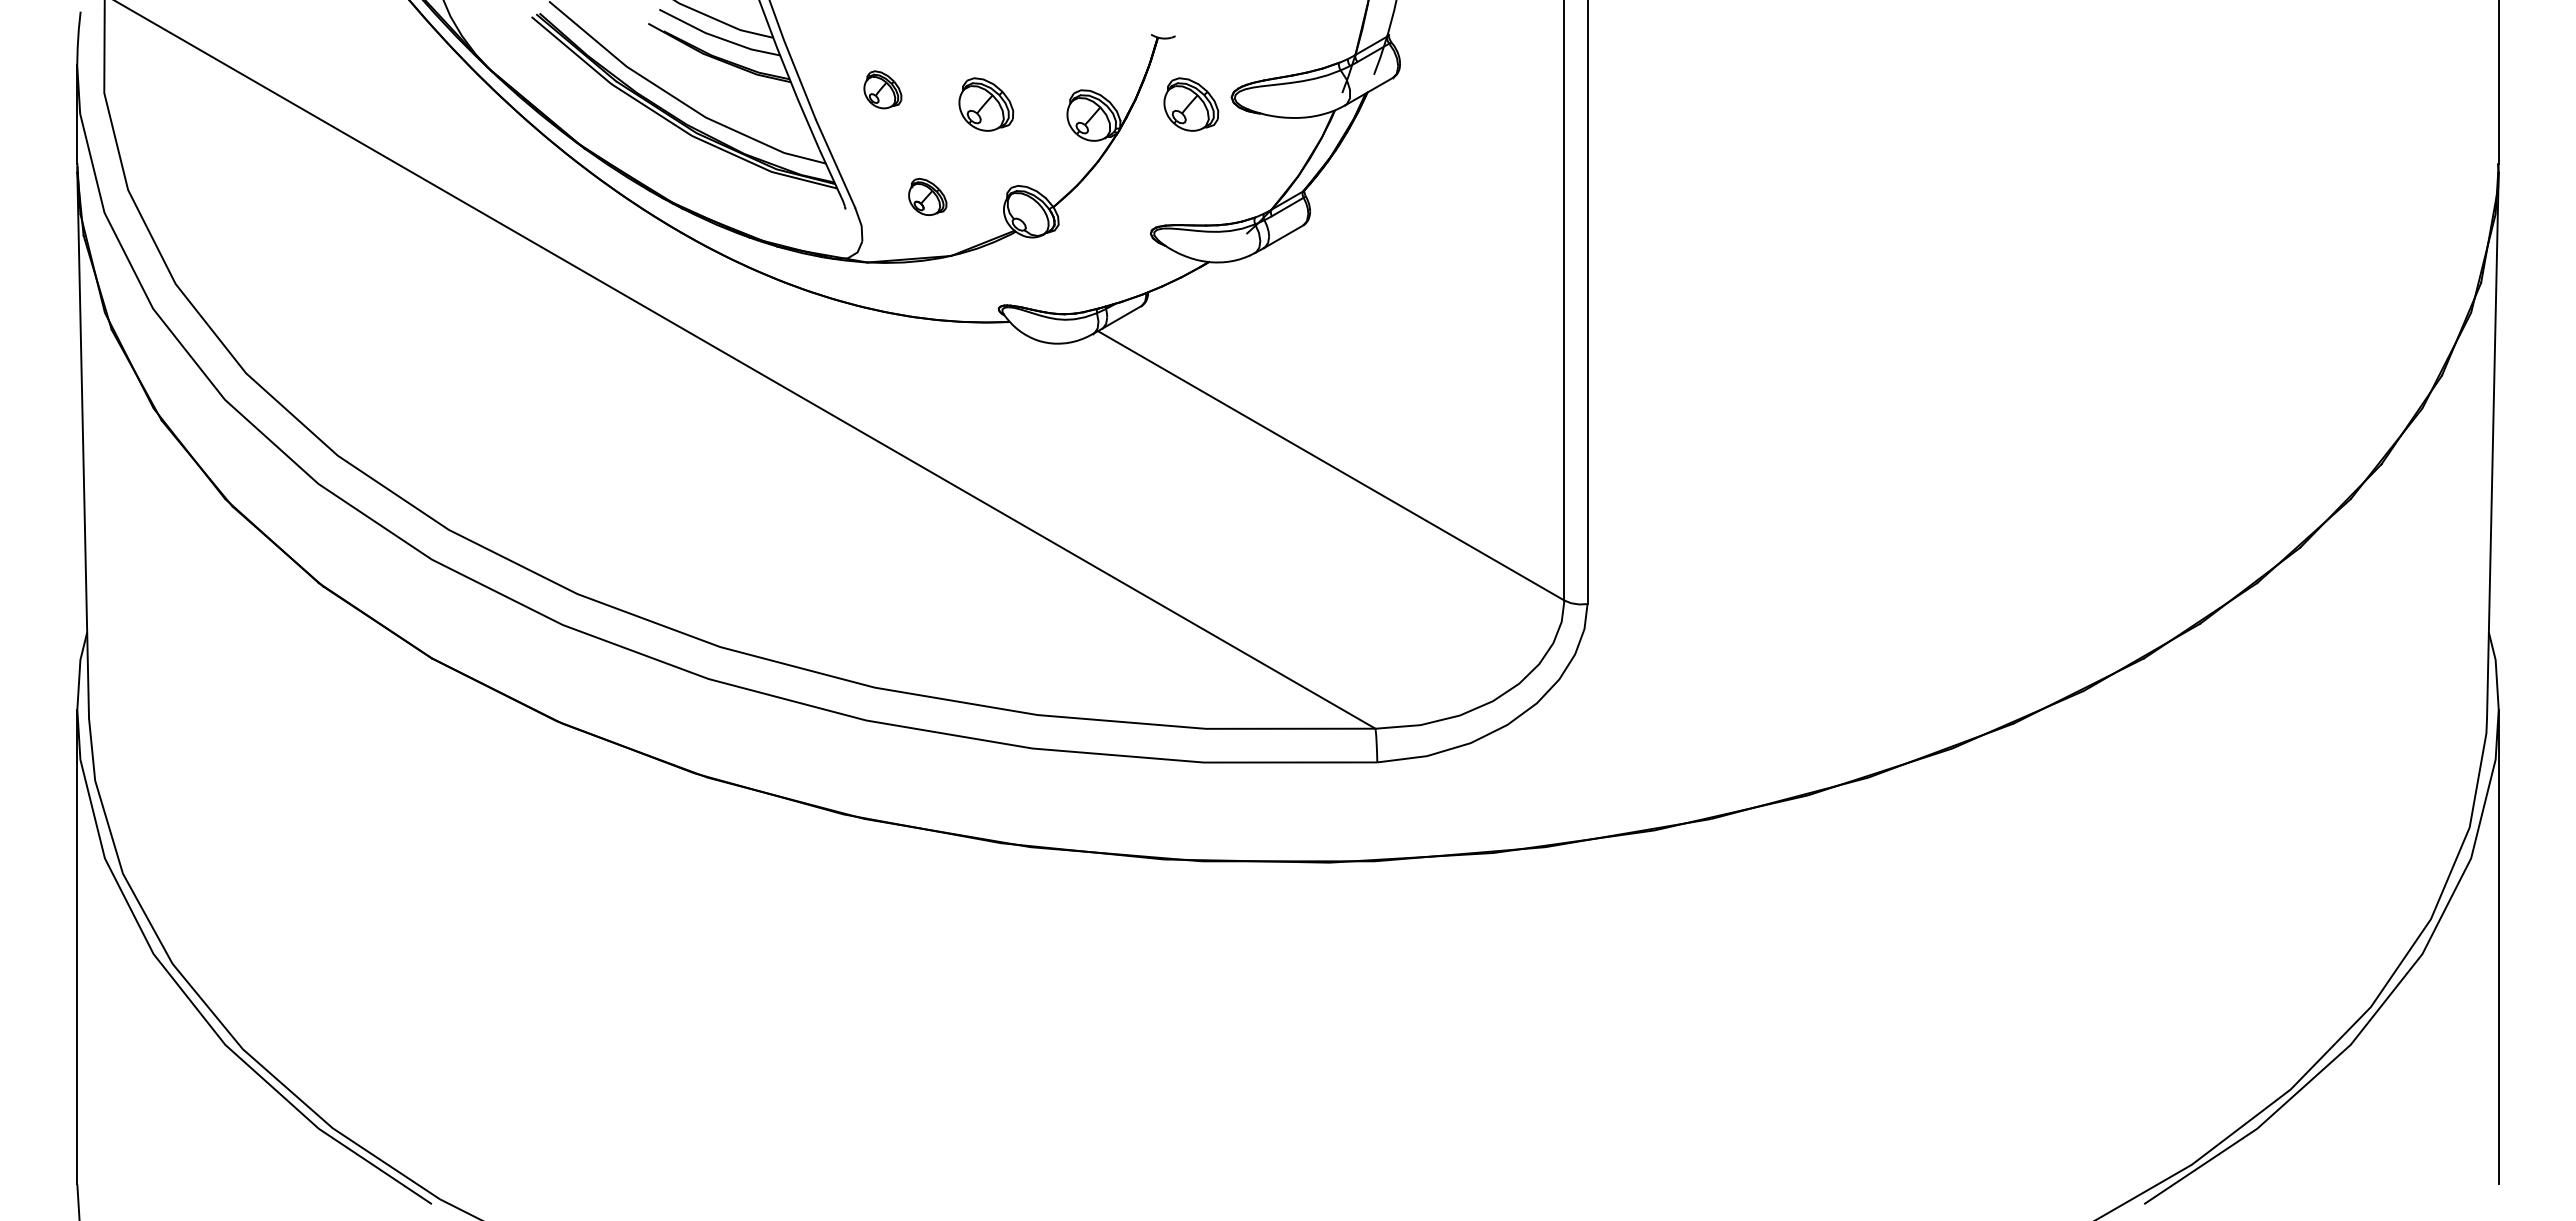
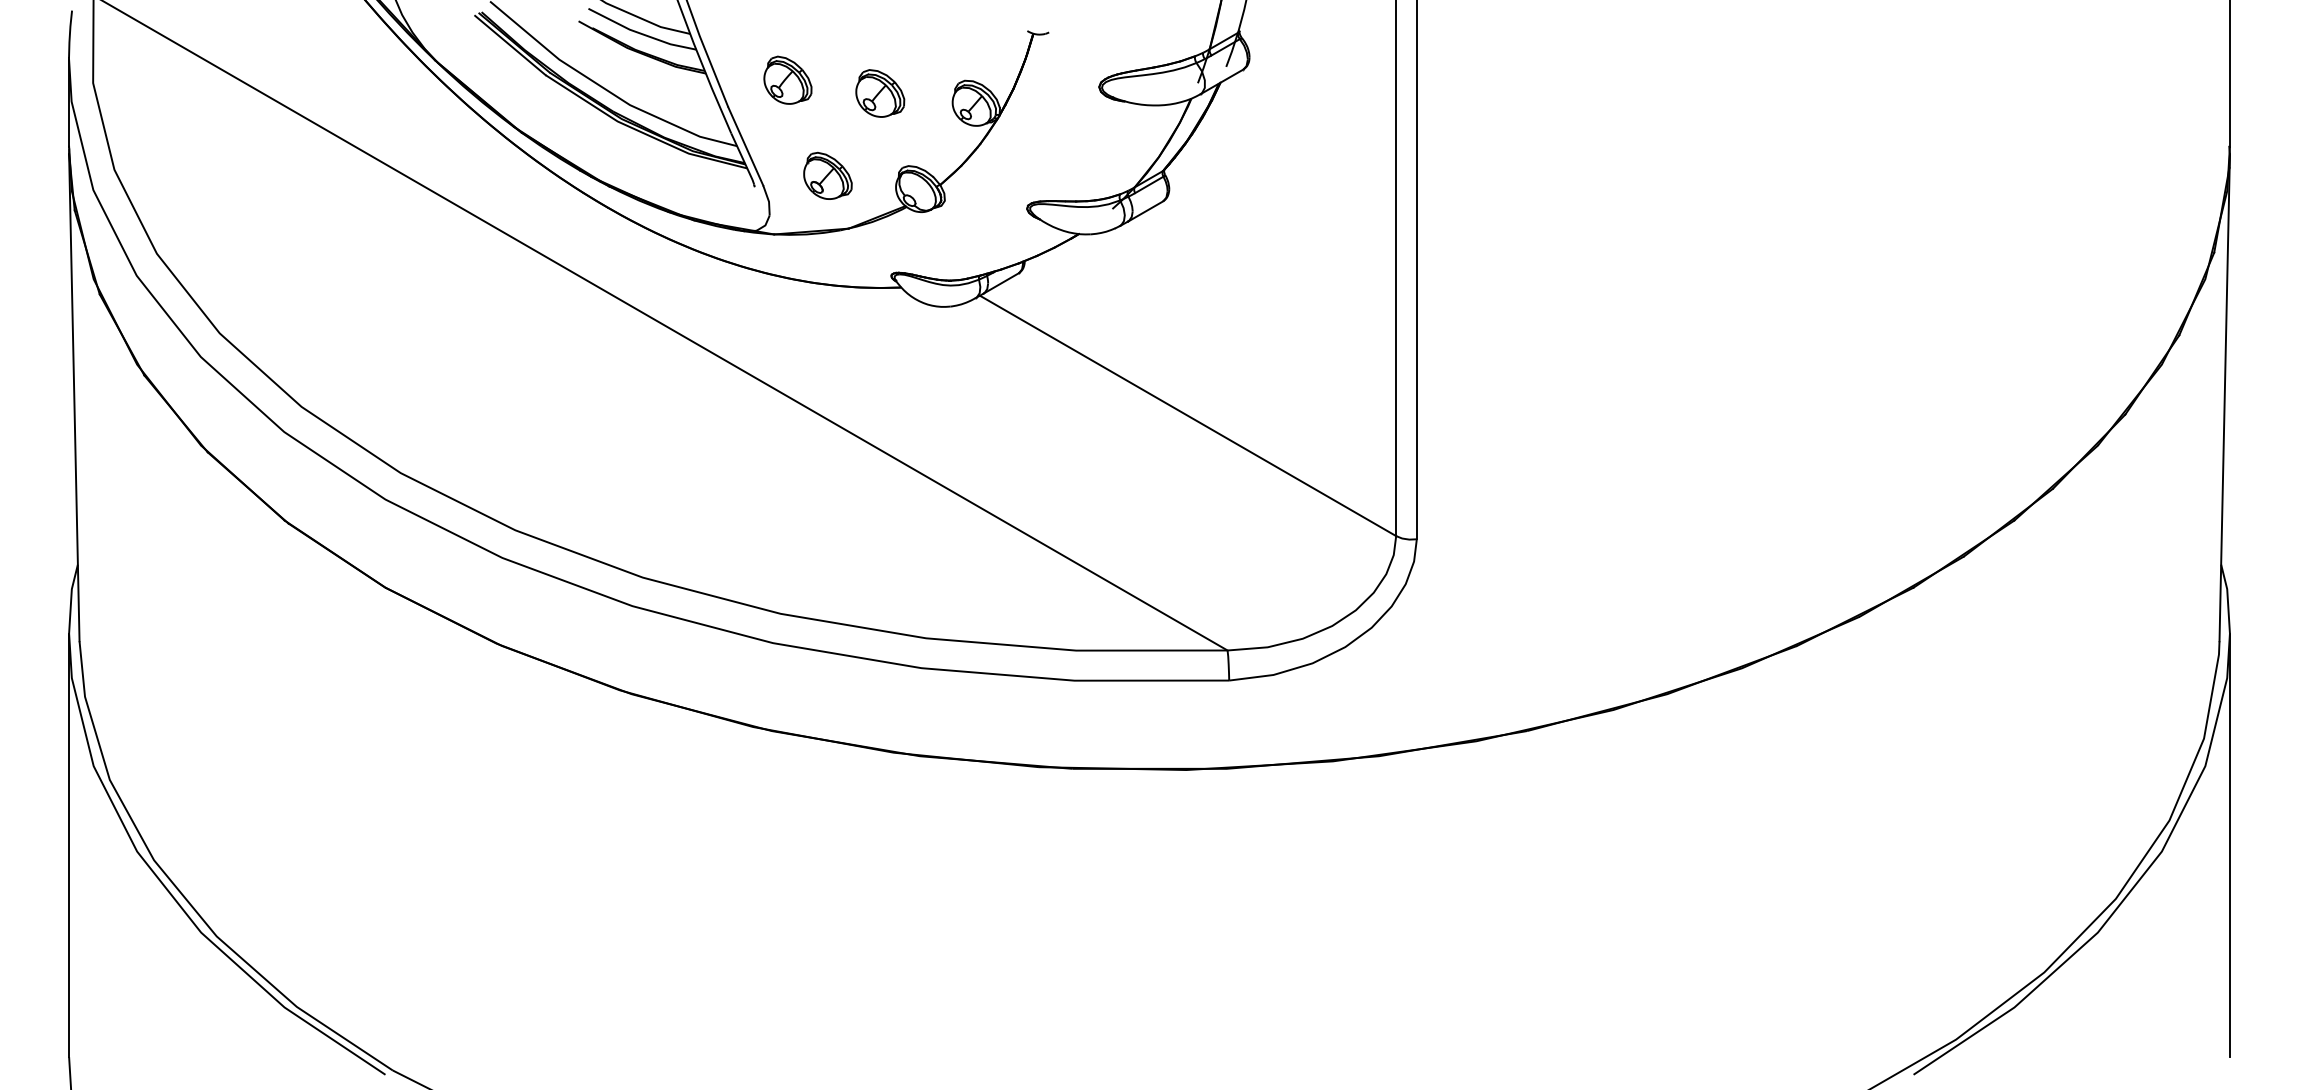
part: (882, 89) -> (787, 80), size x1.43
part: (1191, 104) -> (1063, 93), removed
part: (927, 196) -> (827, 175), size x1.43

